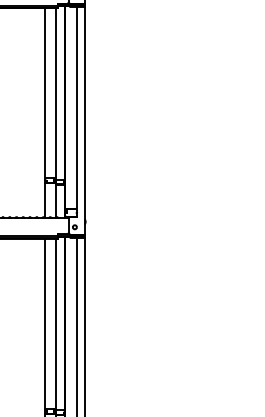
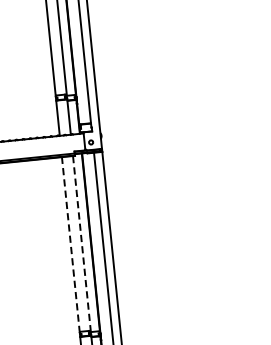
line: (45, 324) -> (71, 245), solid -> dashed
line: (56, 324) -> (82, 243), solid -> dashed

